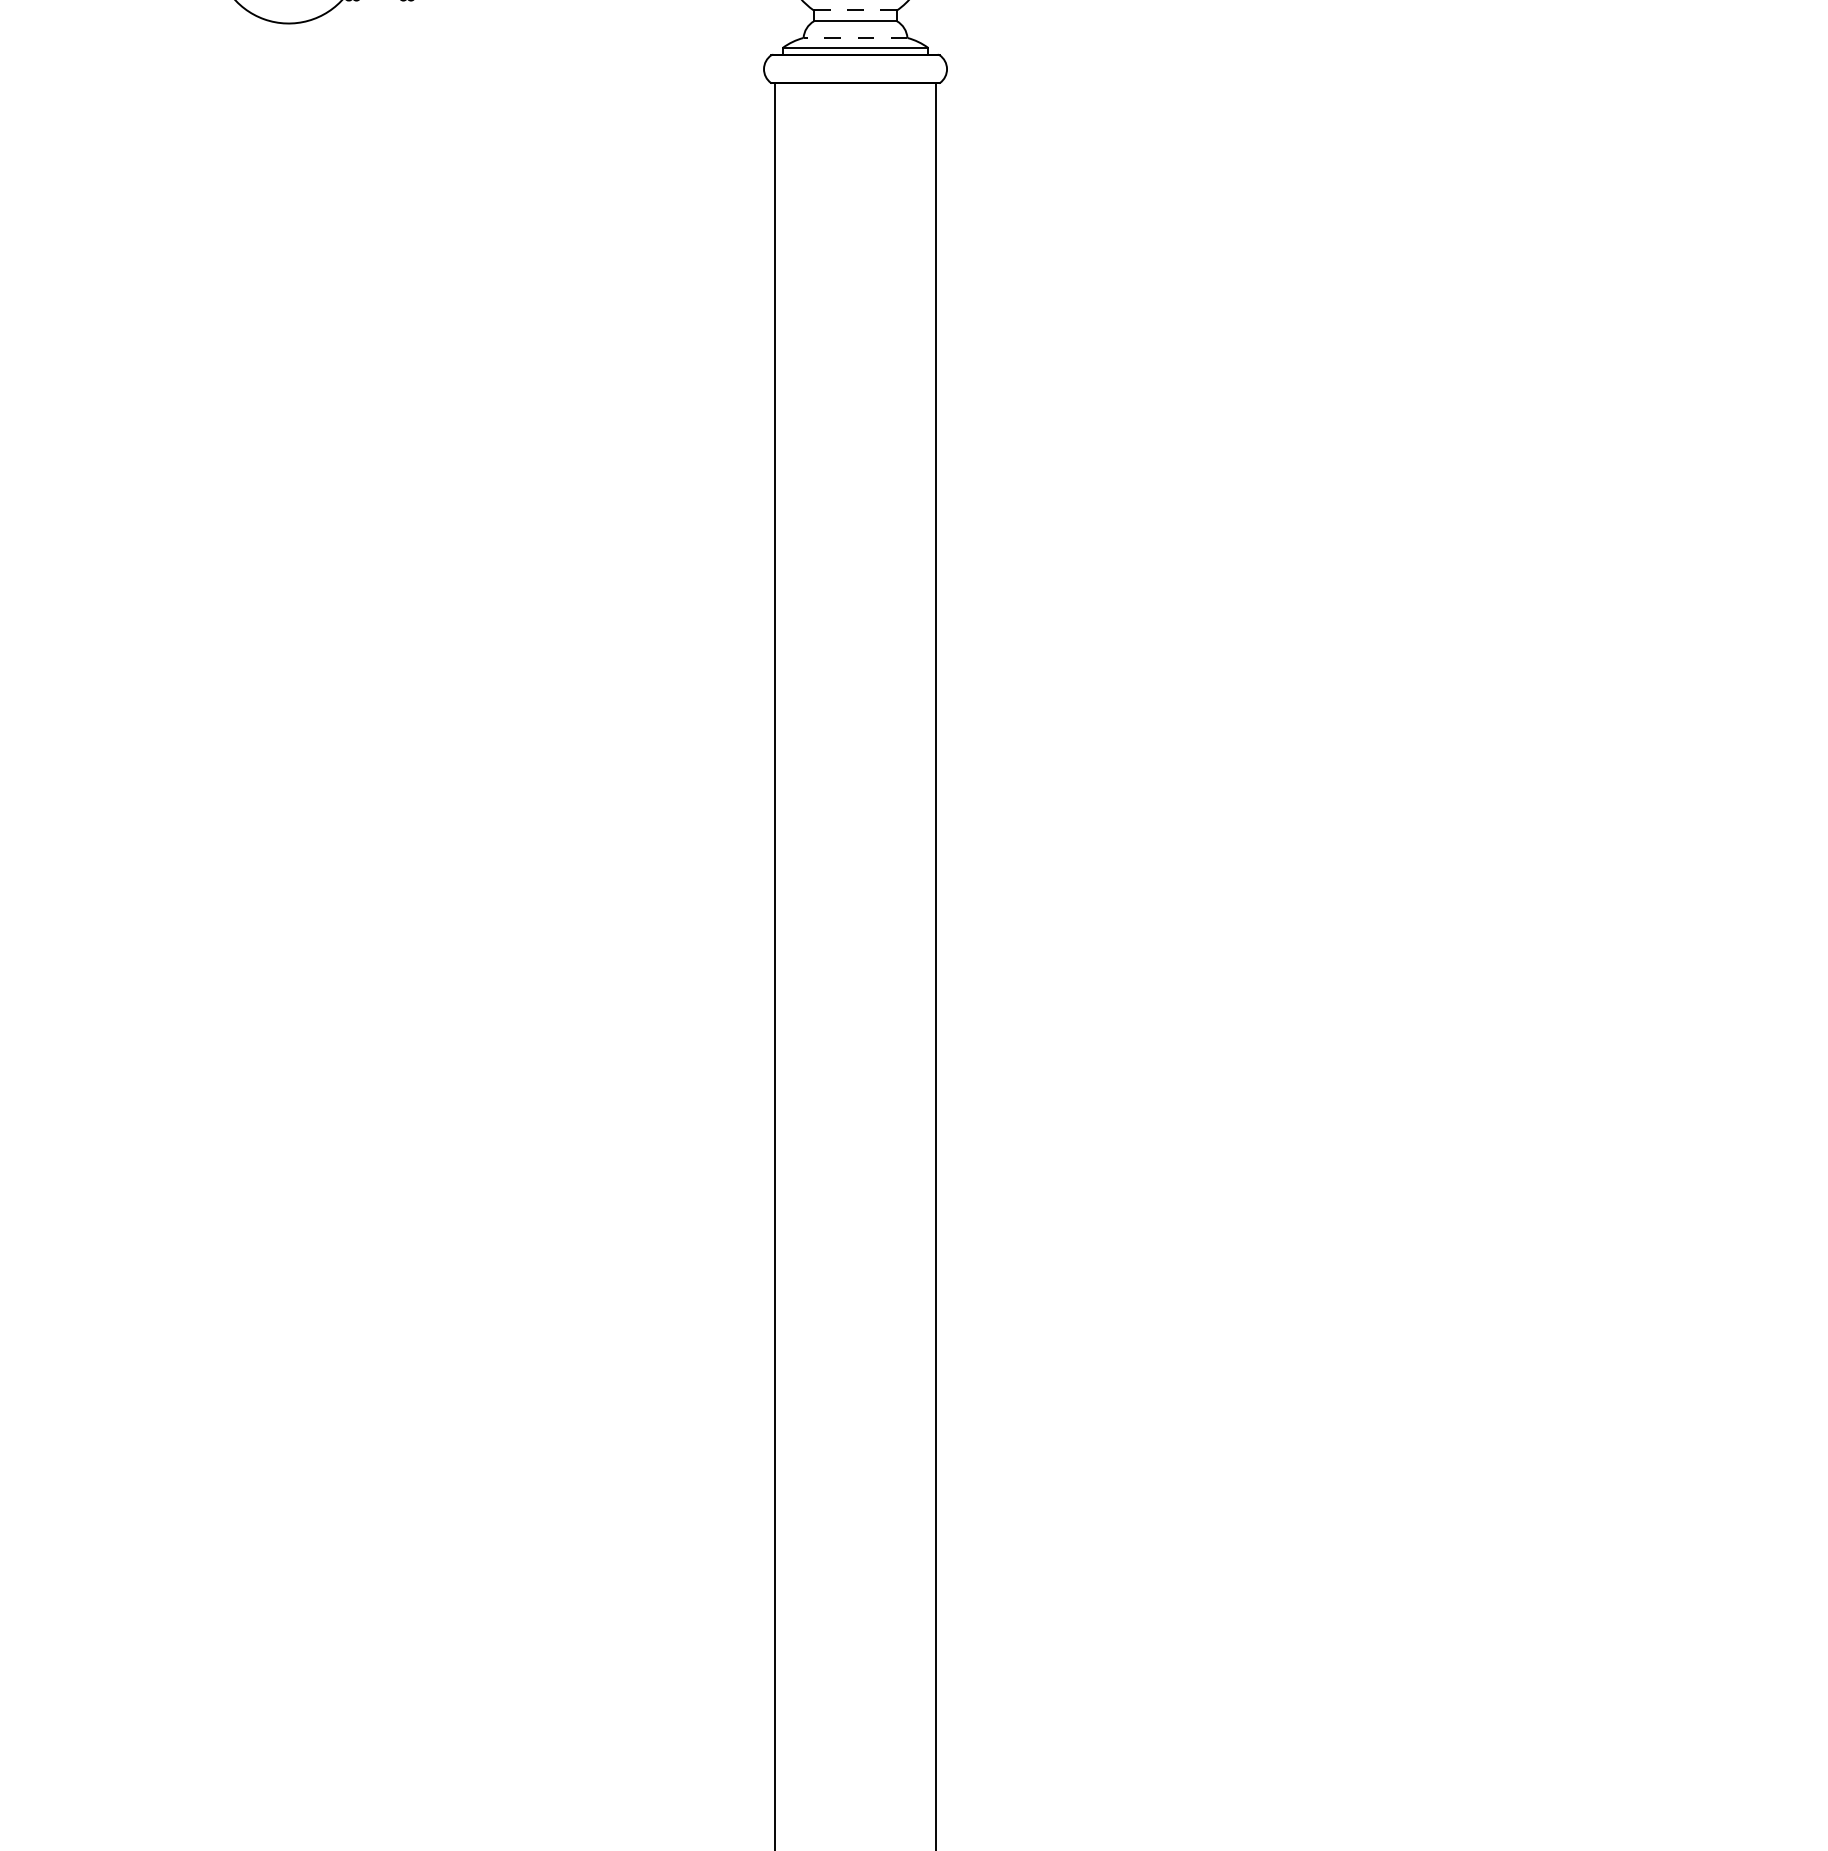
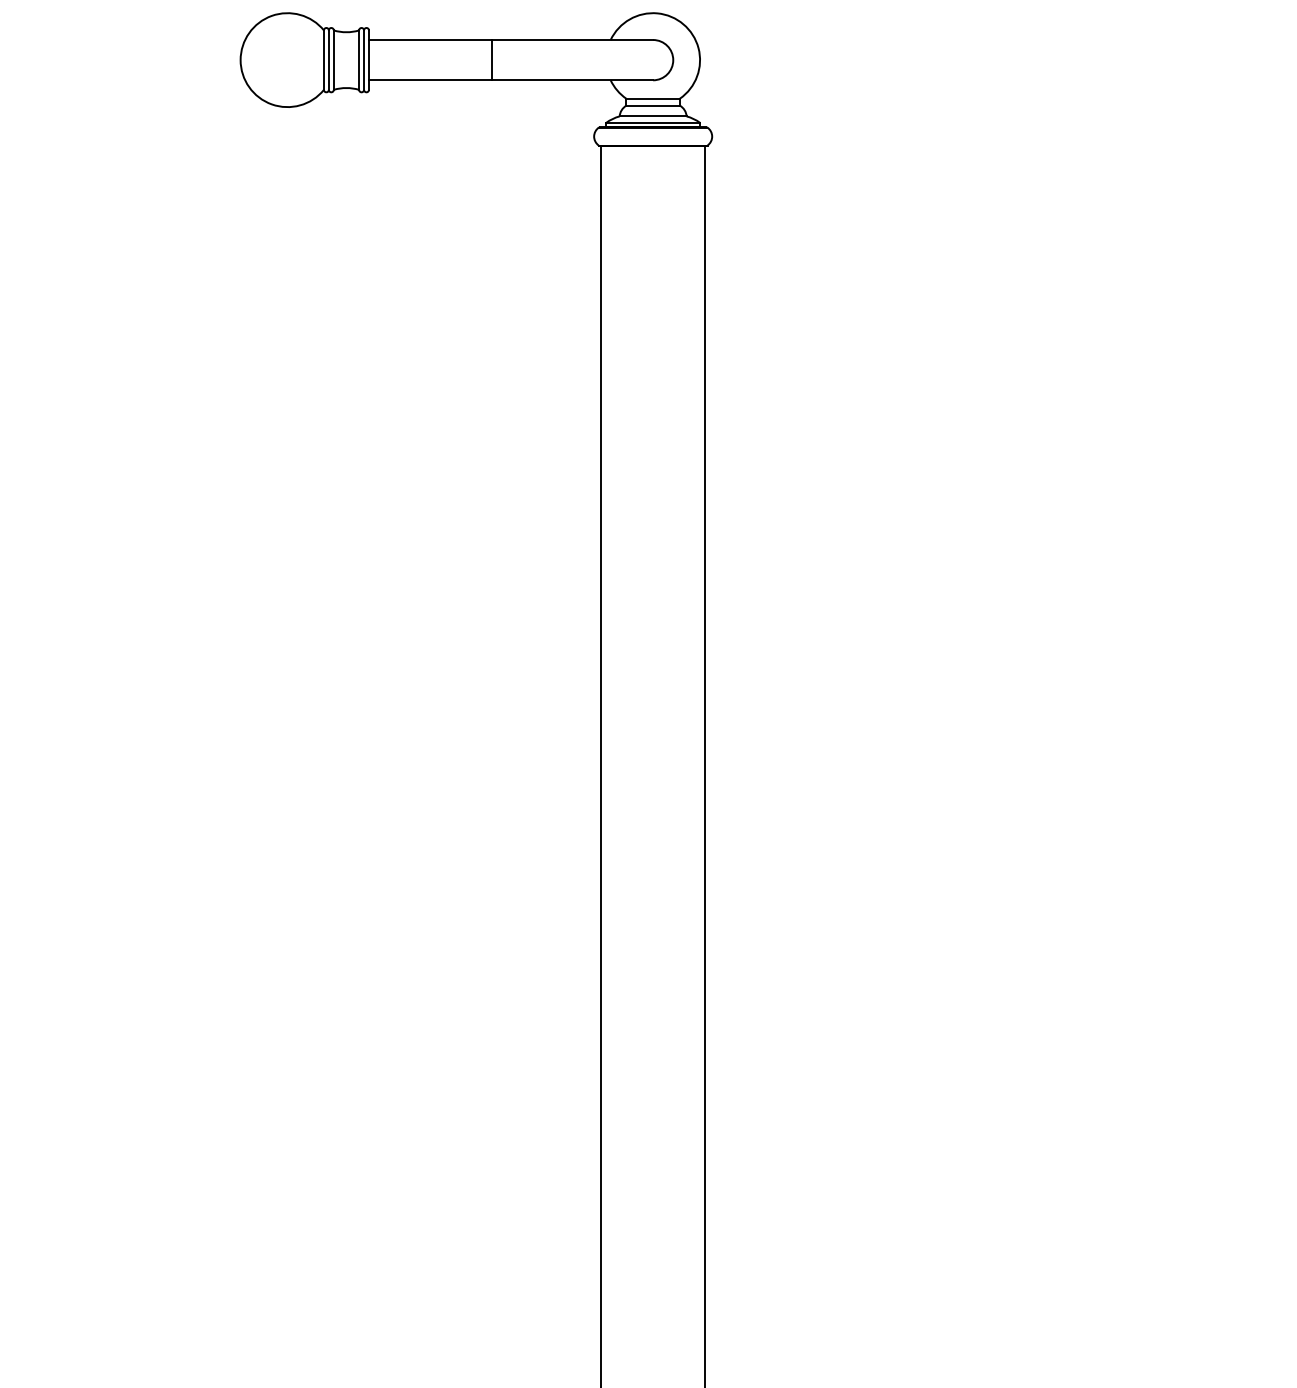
line: (856, 10) -> (653, 98), dashed -> solid
line: (856, 38) -> (653, 116), dashed -> solid

